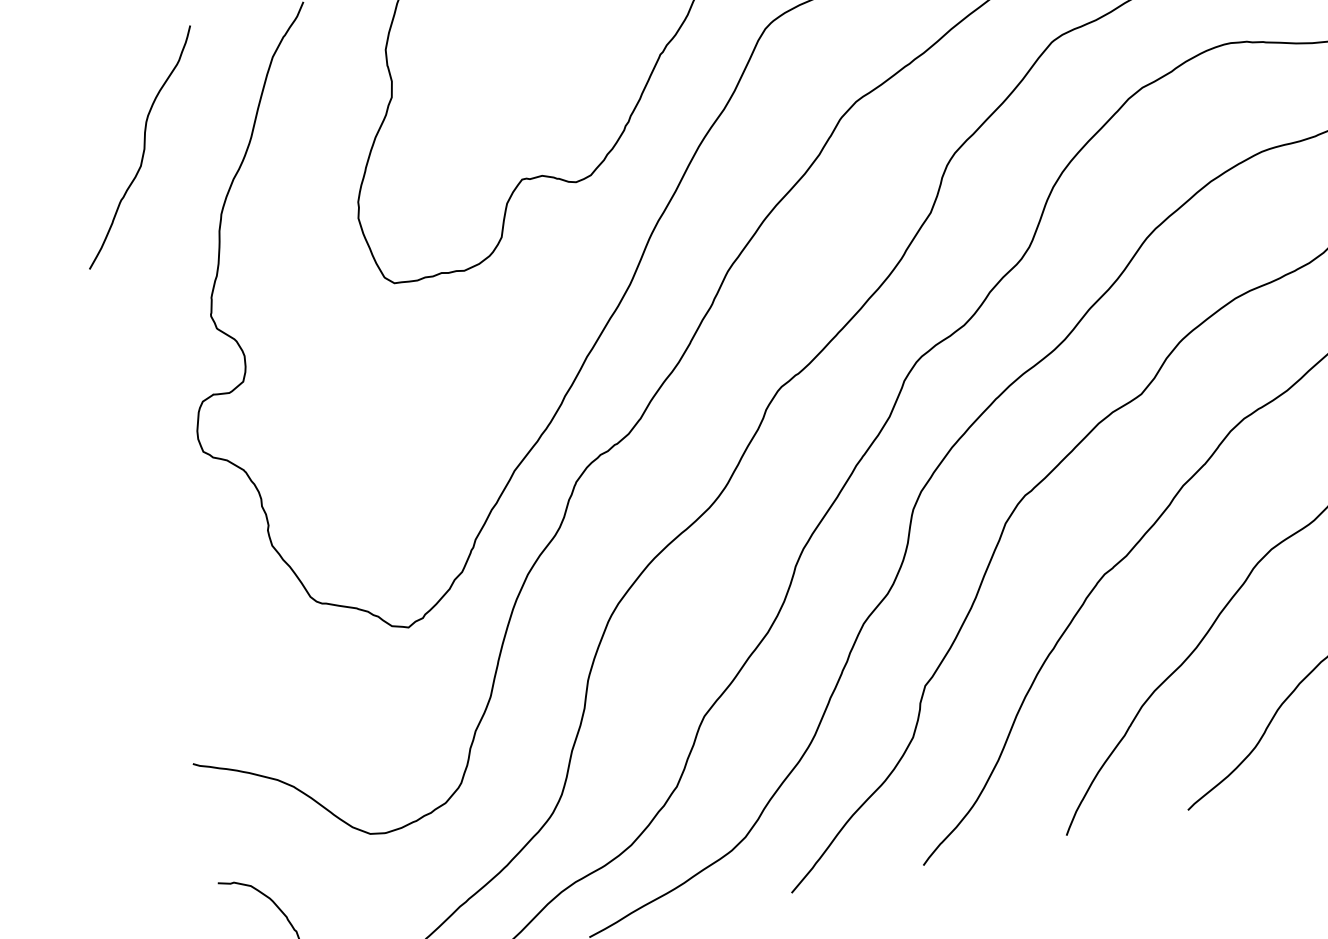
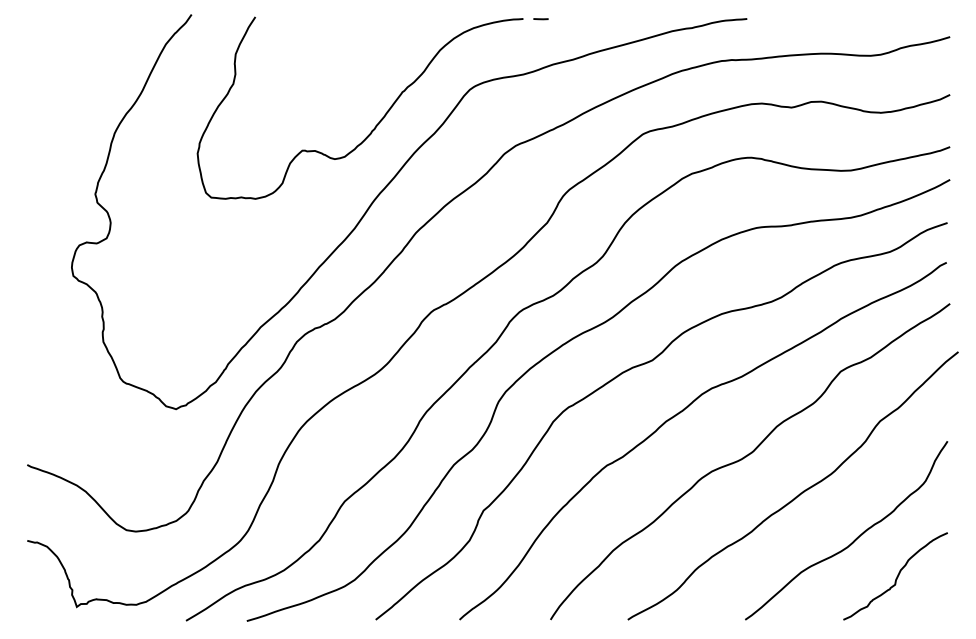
curve: (143, 146) -> (75, 82), removed

